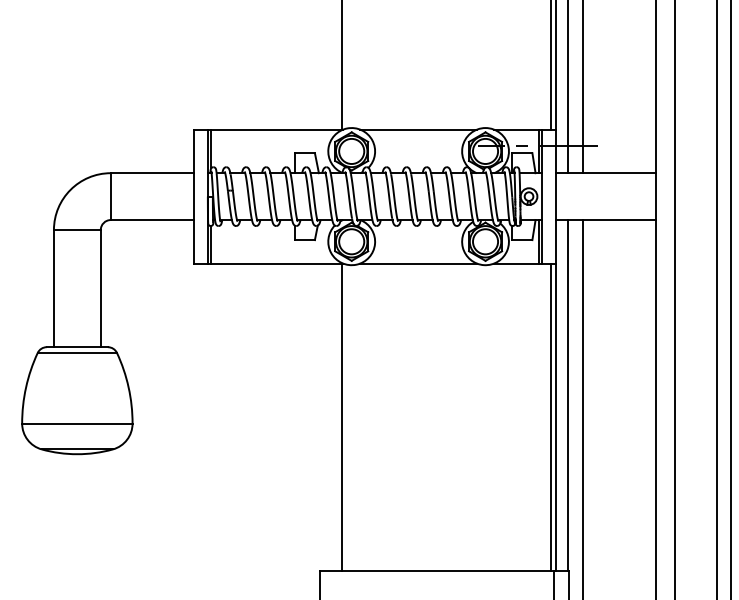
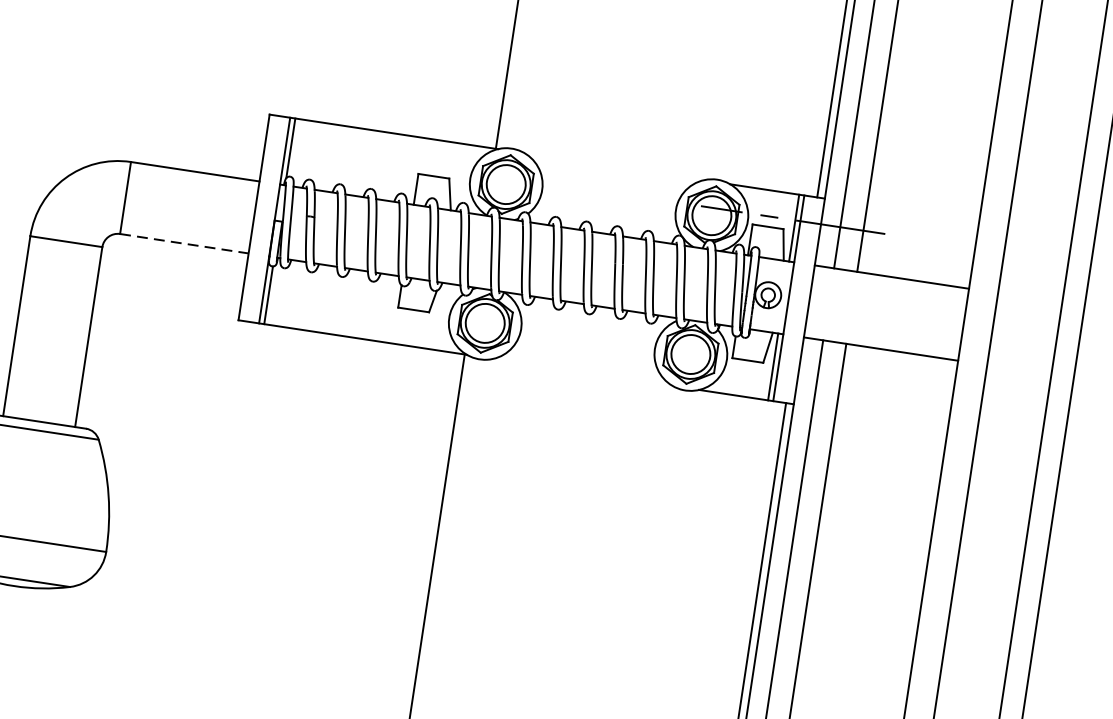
line: (418, 129) -> (613, 166), removed
line: (152, 220) -> (184, 244), solid -> dashed
line: (418, 263) -> (582, 372), removed

